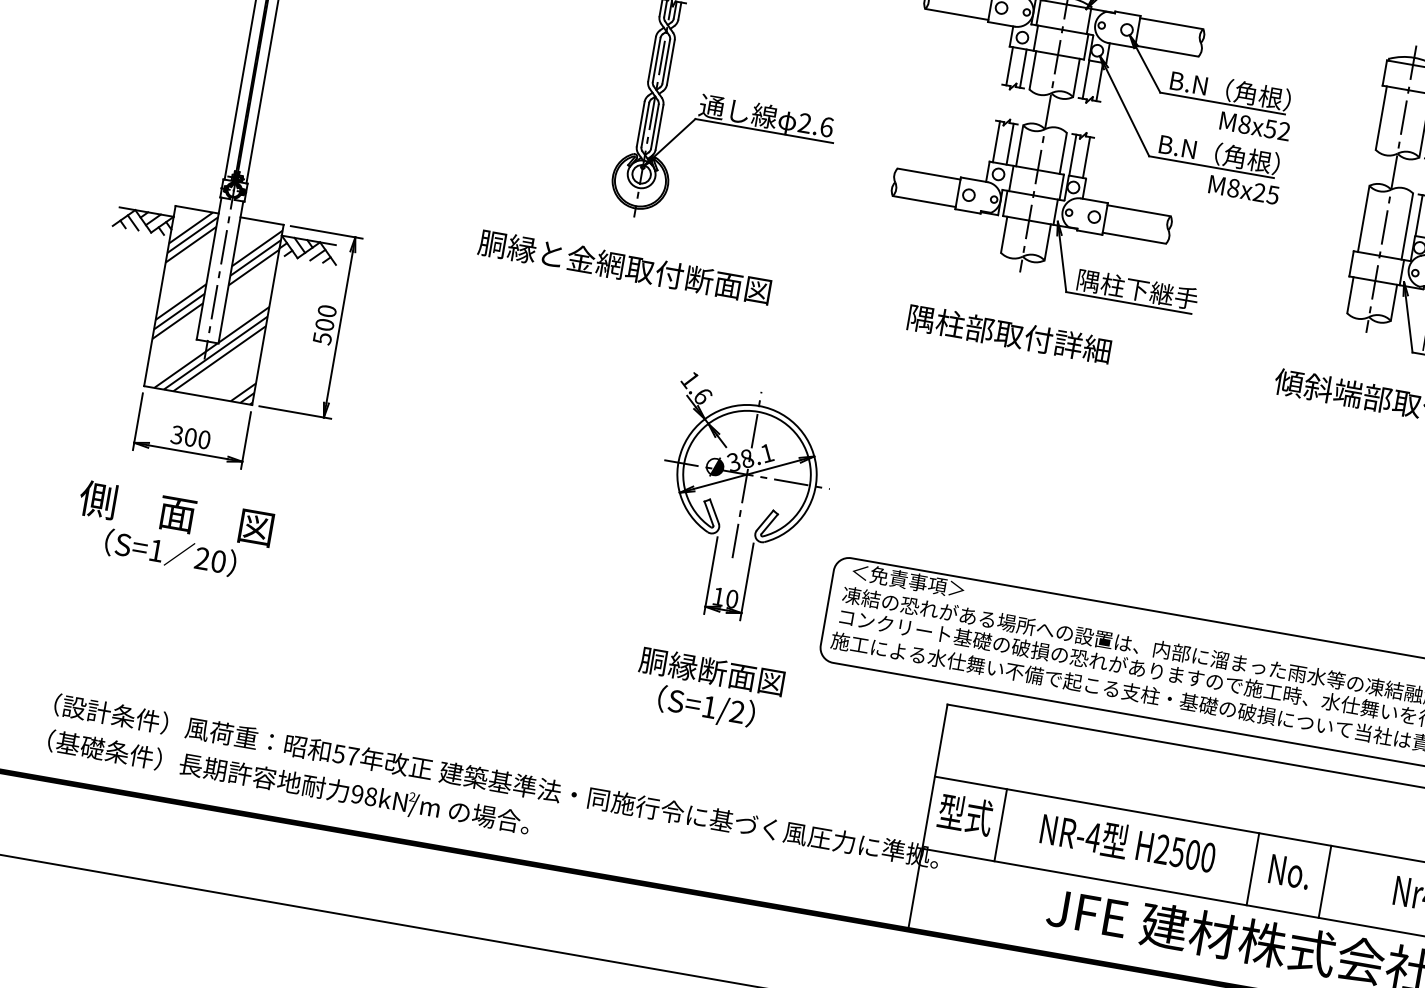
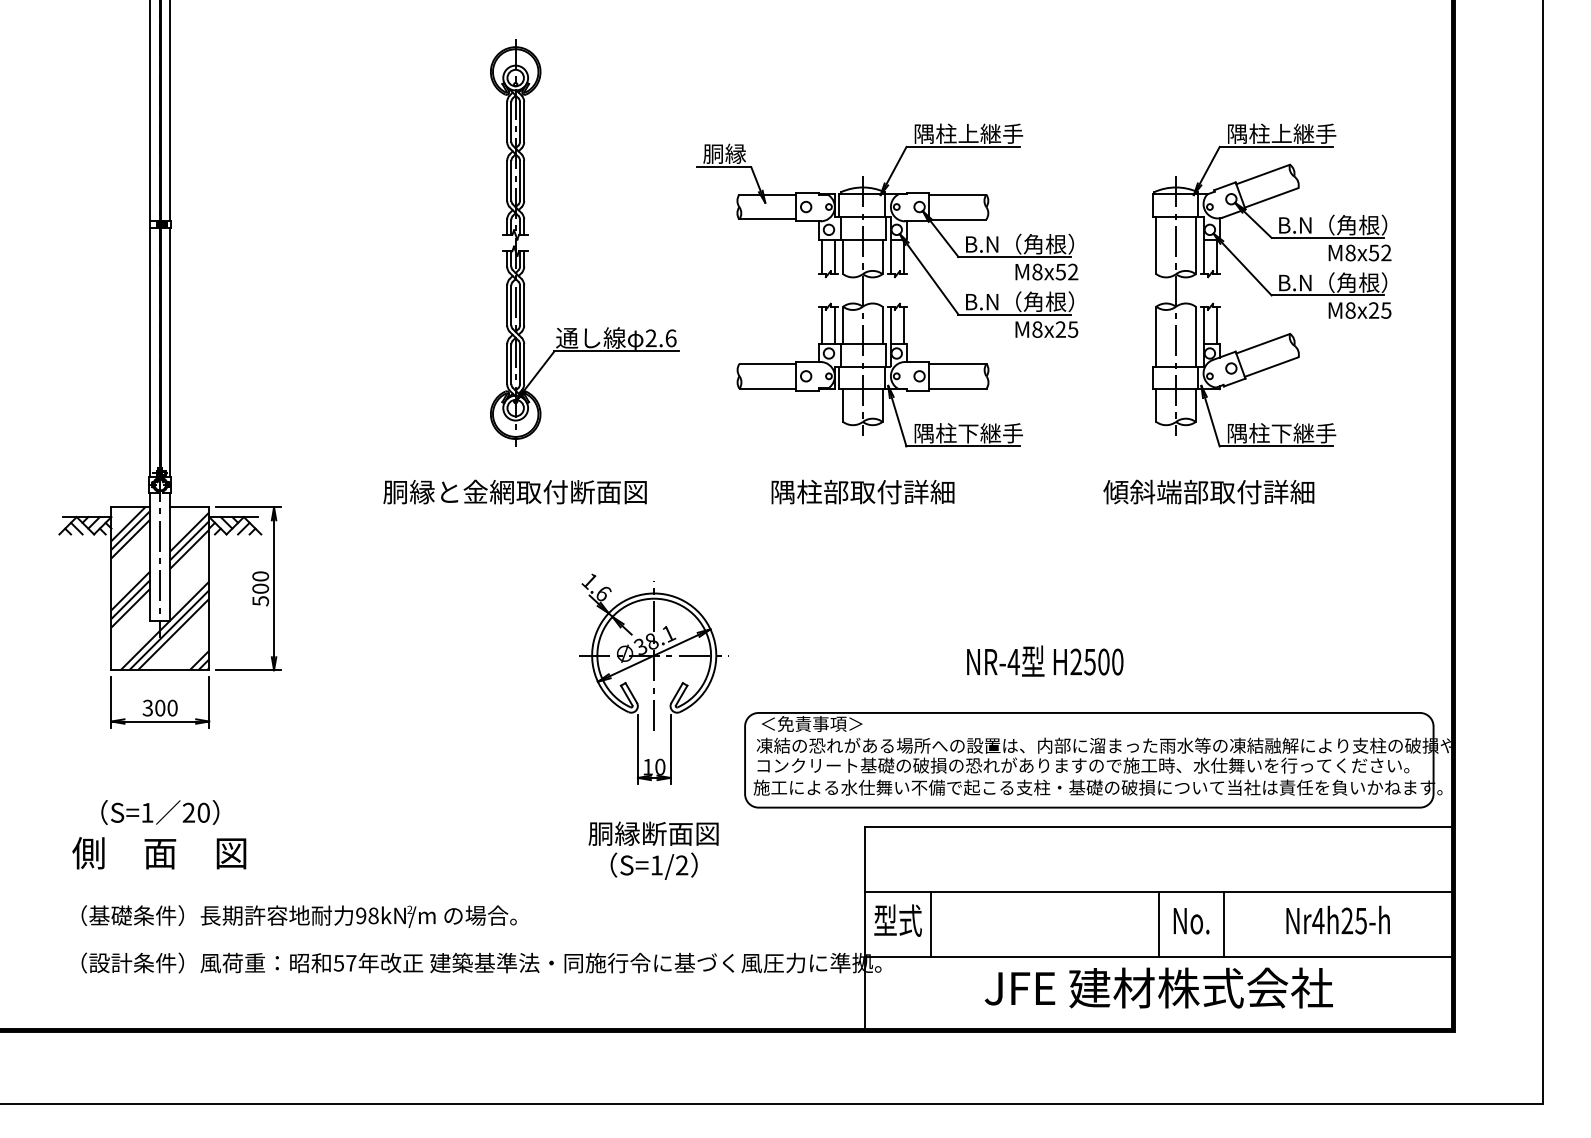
text: (176, 513) -> (159, 853), moved
text: (287, 782) -> (298, 916), moved
text: (1128, 841) -> (1045, 660), moved

